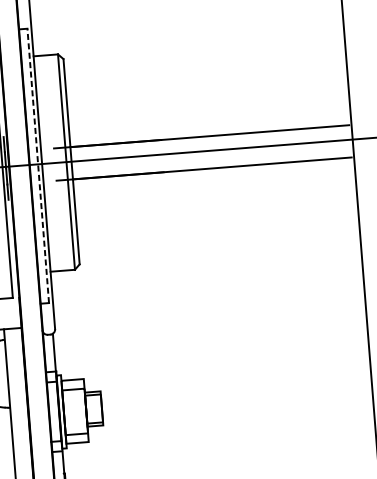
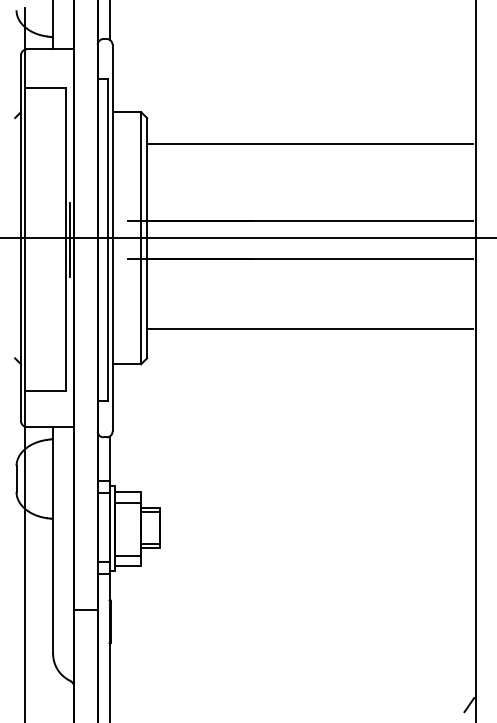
line: (204, 69) -> (310, 143), added
line: (37, 166) -> (107, 240), dashed -> solid
line: (217, 227) -> (310, 328), added

